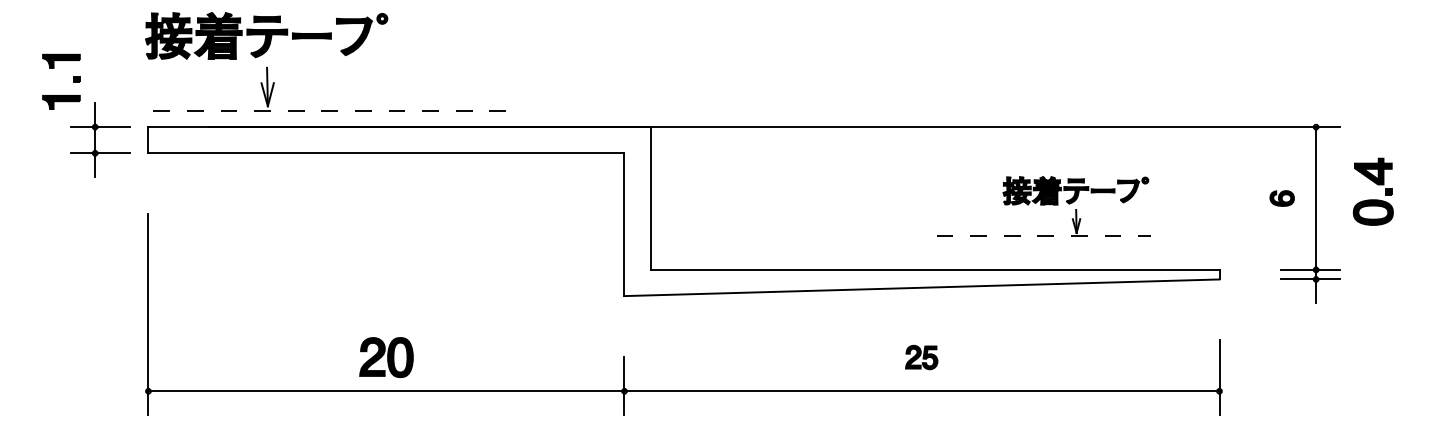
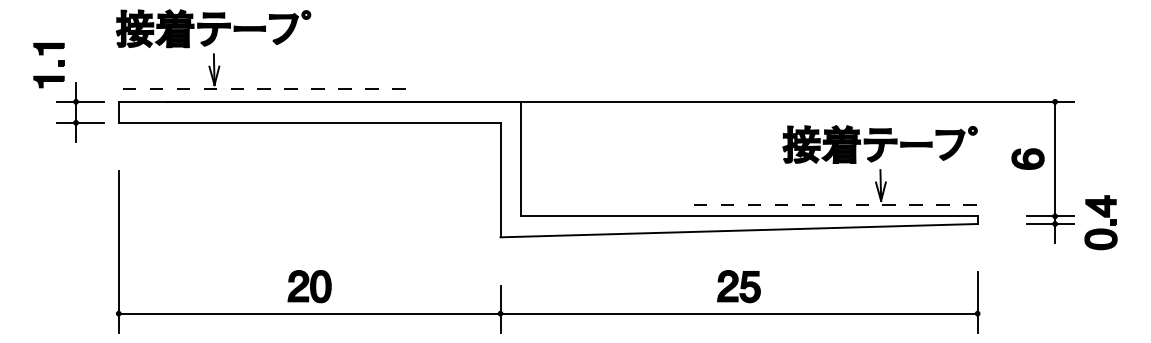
part: (1377, 185) -> (1104, 217), moved
part: (1281, 198) -> (1027, 159), size x1.67
part: (1042, 206) -> (835, 165), size x1.67
part: (921, 357) -> (738, 286), size x1.67

